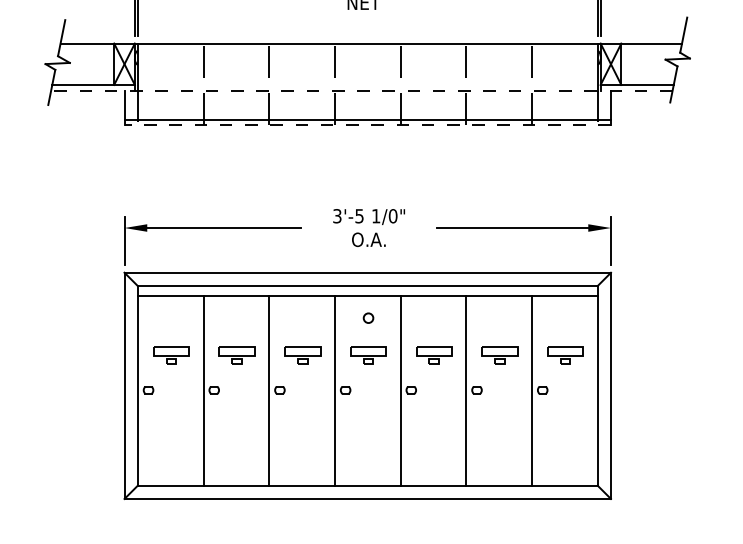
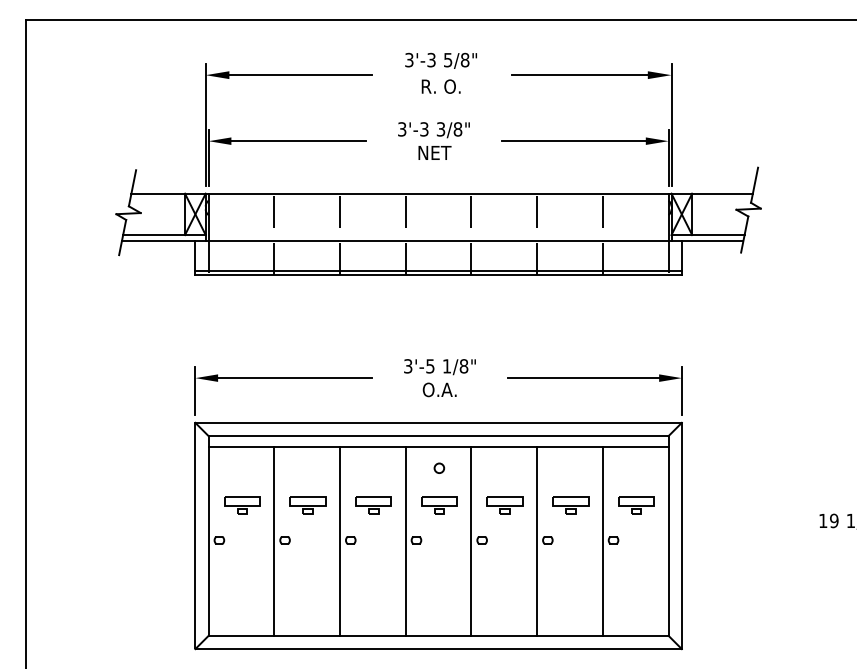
line: (361, 90) -> (432, 240), dashed -> solid
line: (367, 125) -> (438, 275), dashed -> solid
text: (392, 216) -> (463, 366), 1/0" -> 1/8"

